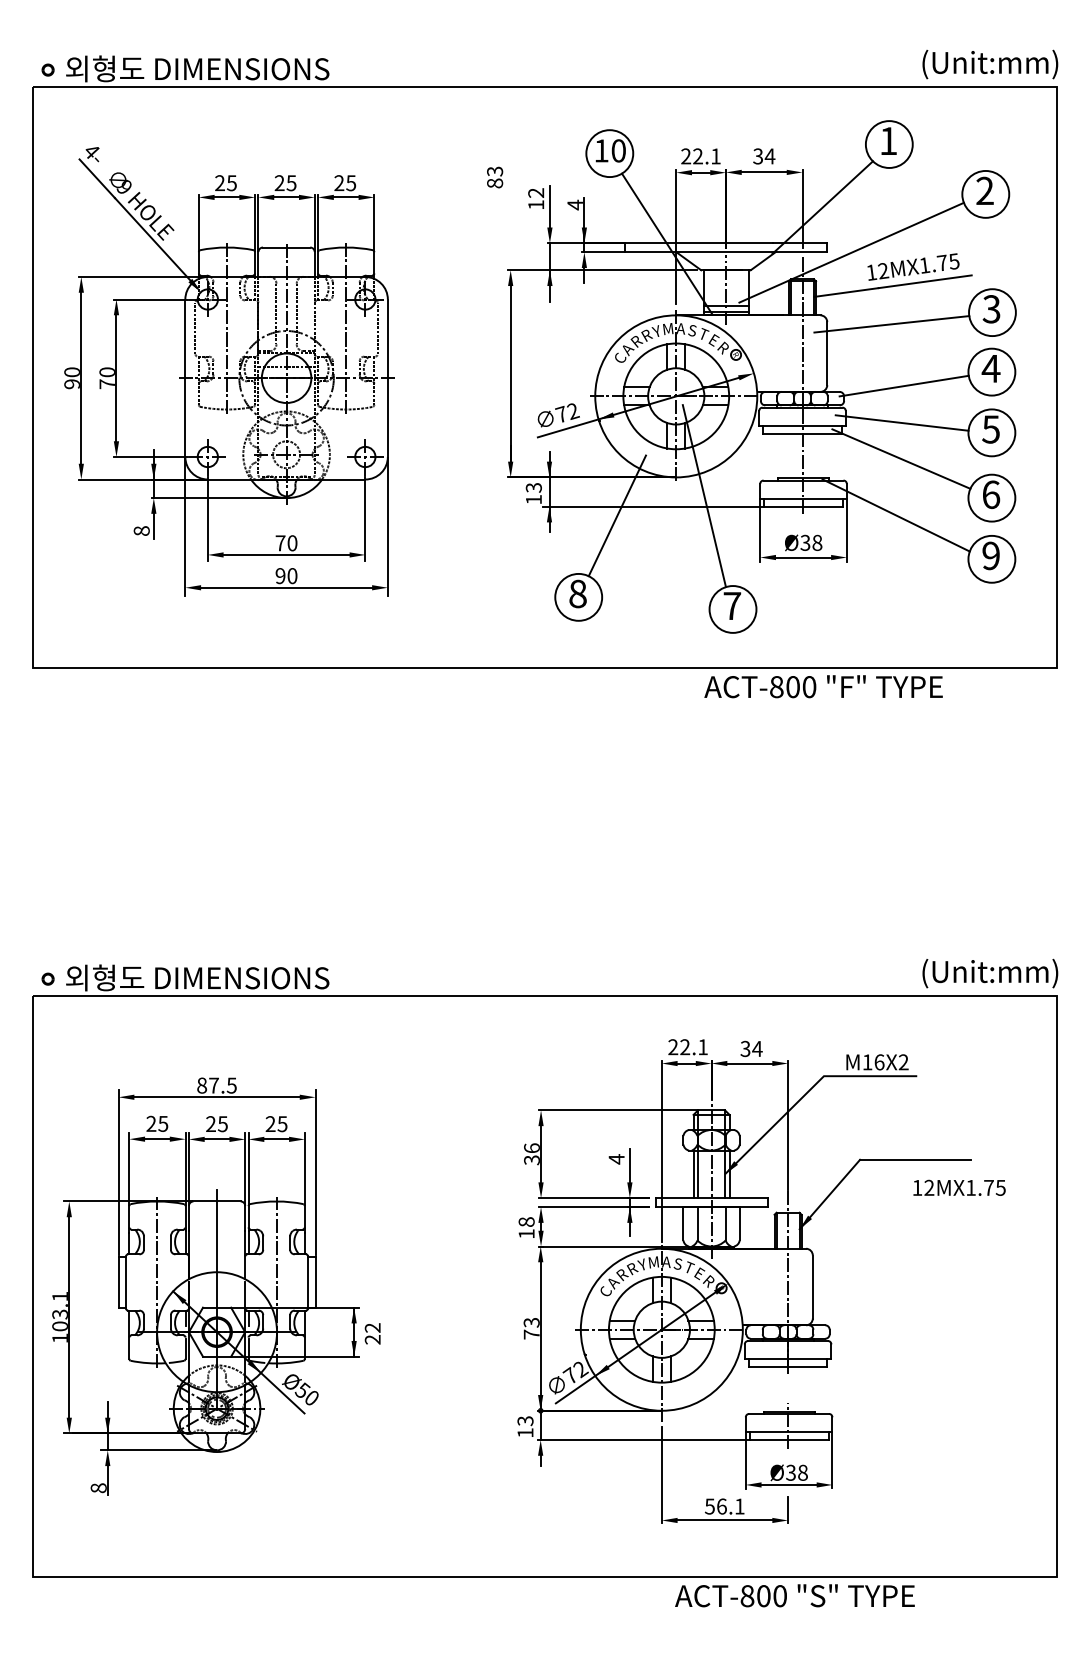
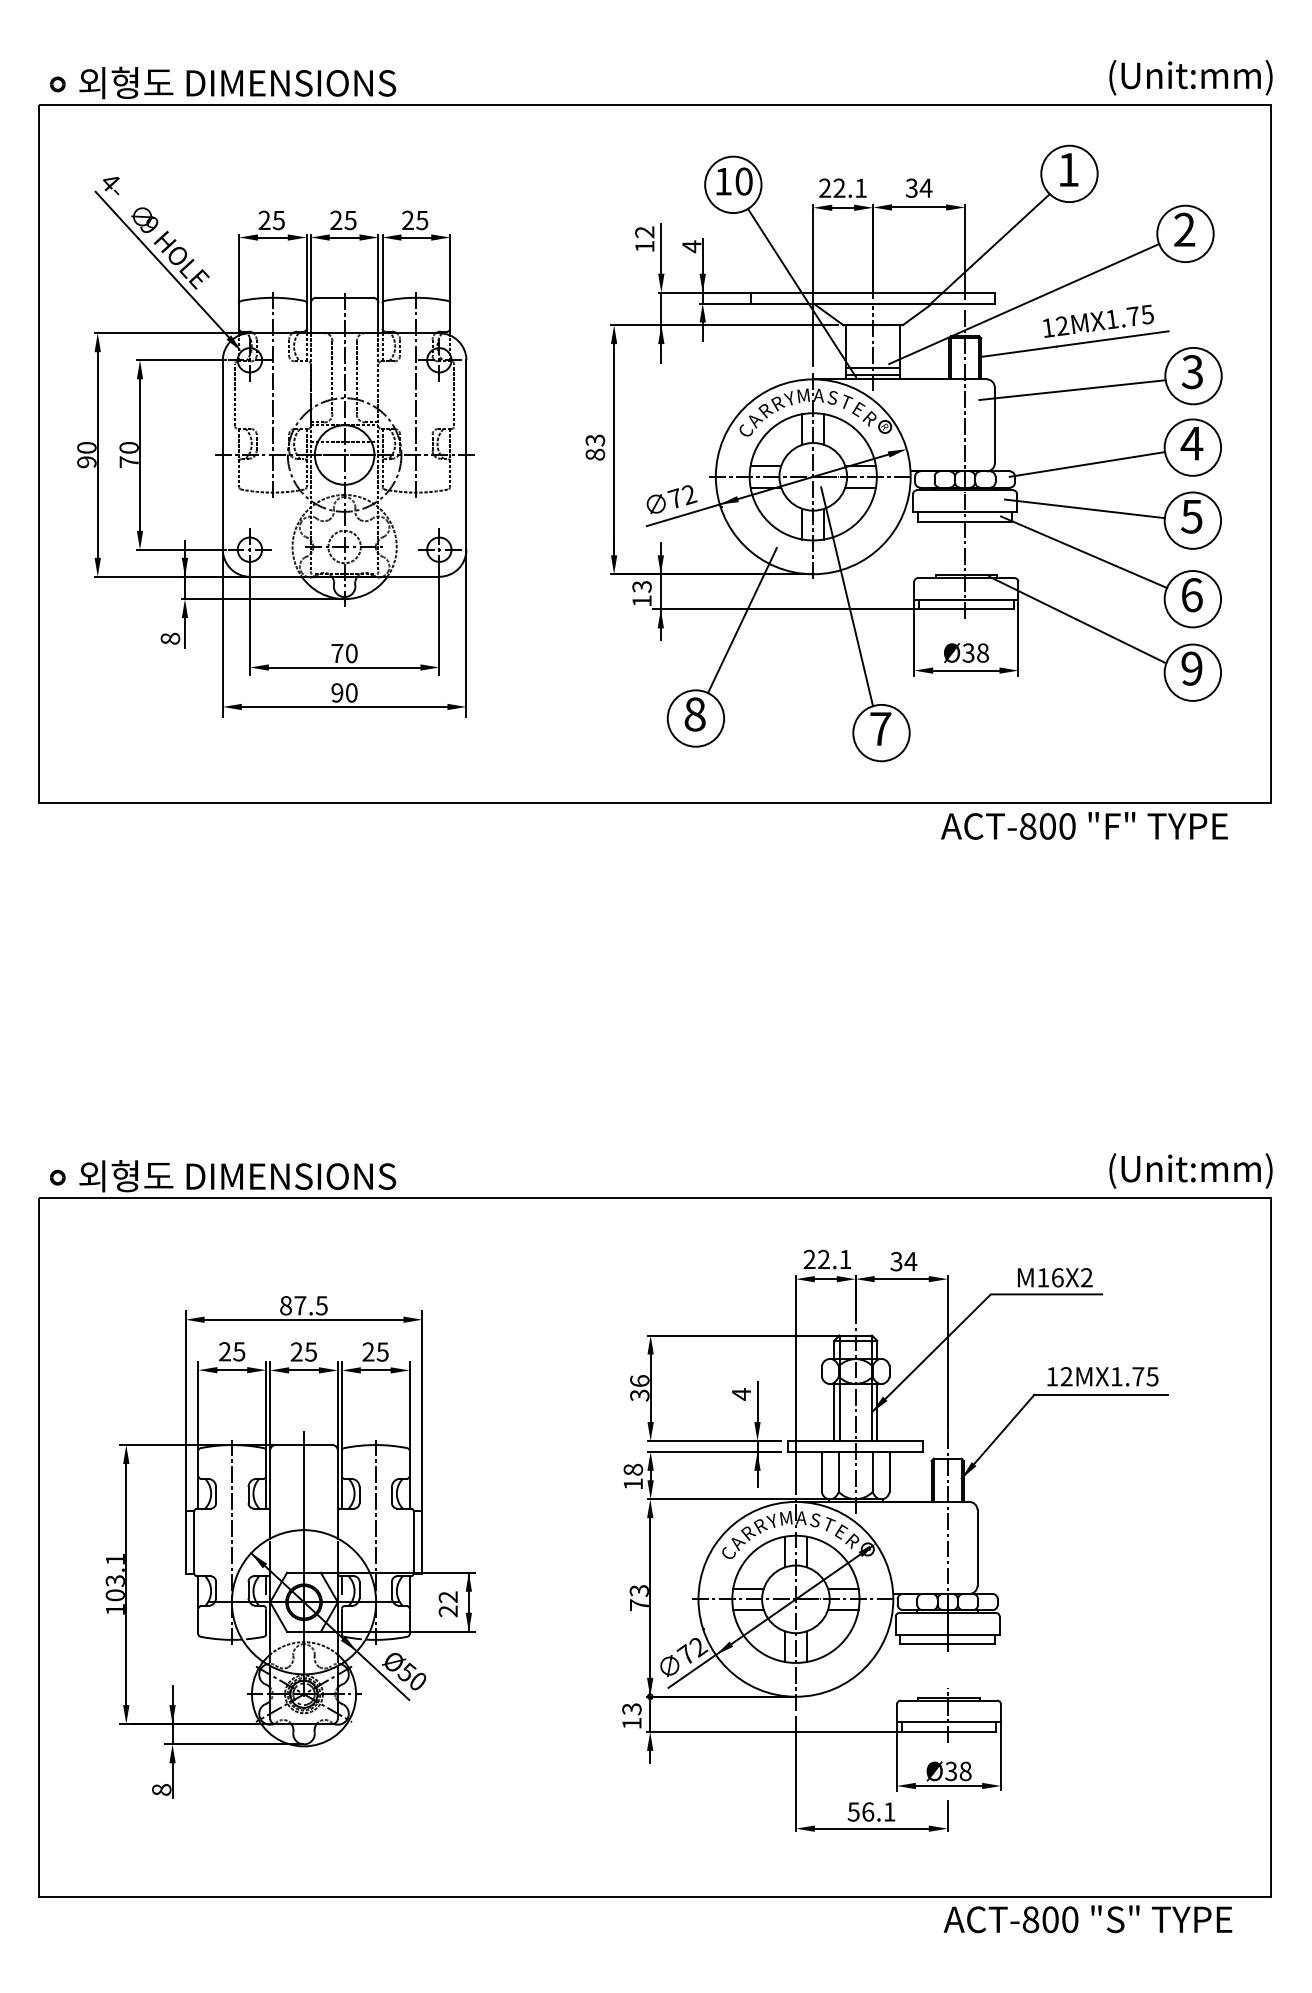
text: (495, 177) -> (595, 447), moved
text: (823, 686) -> (1084, 825), moved
text: (959, 1187) -> (1102, 1376), moved
part: (205, 1286) -> (290, 1547), moved
text: (794, 1595) -> (1087, 1919), moved

